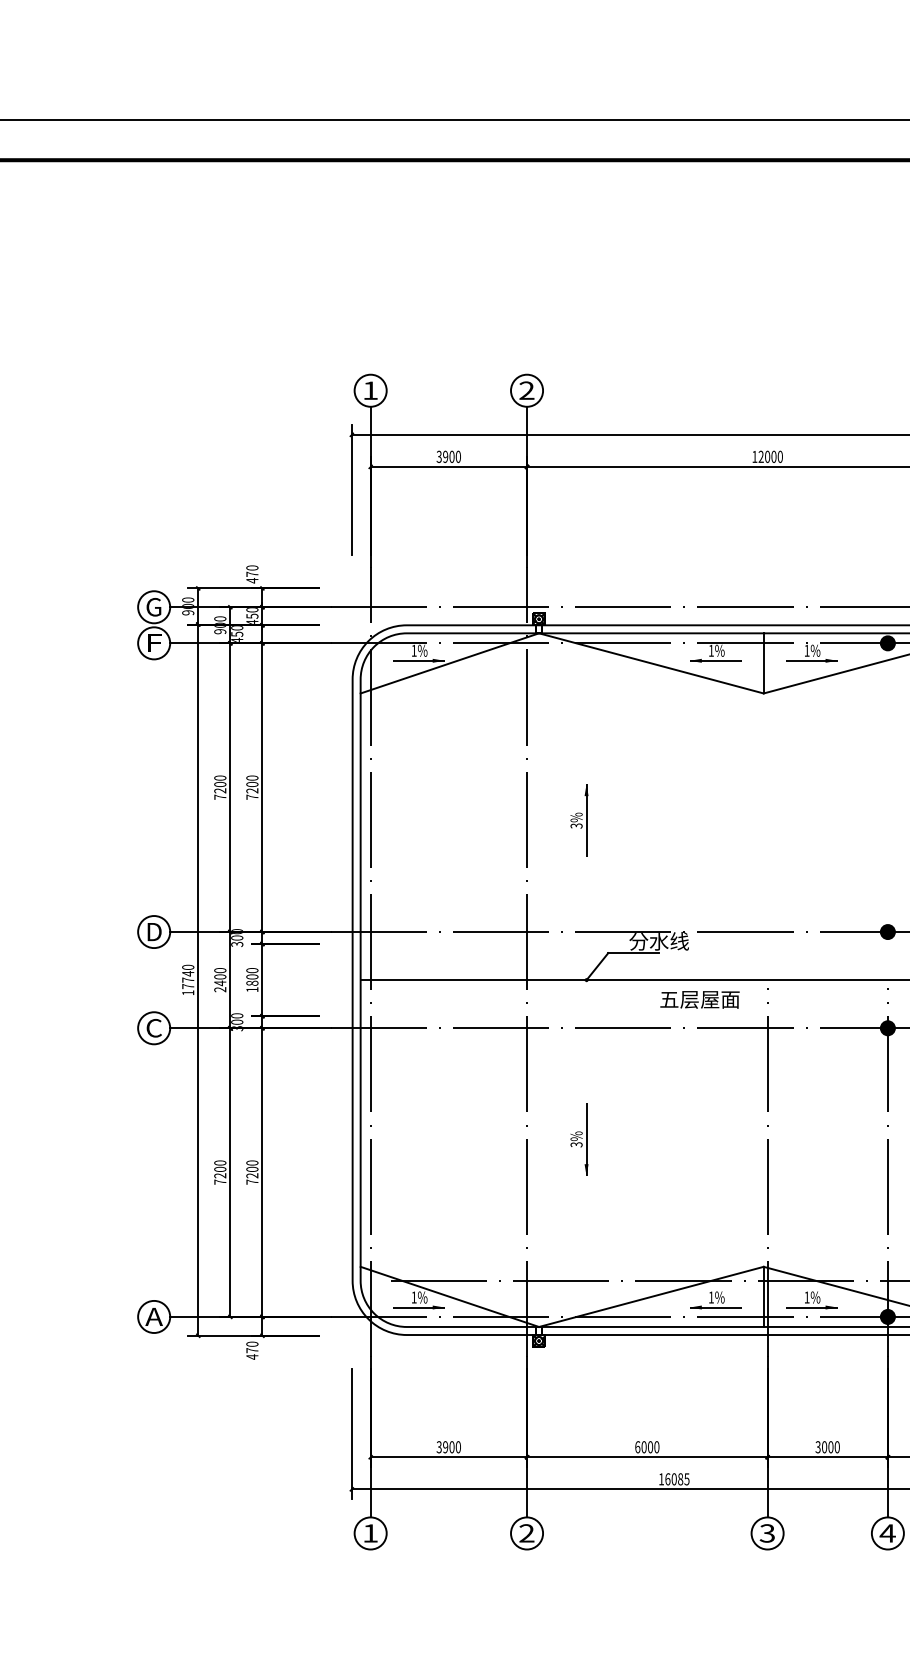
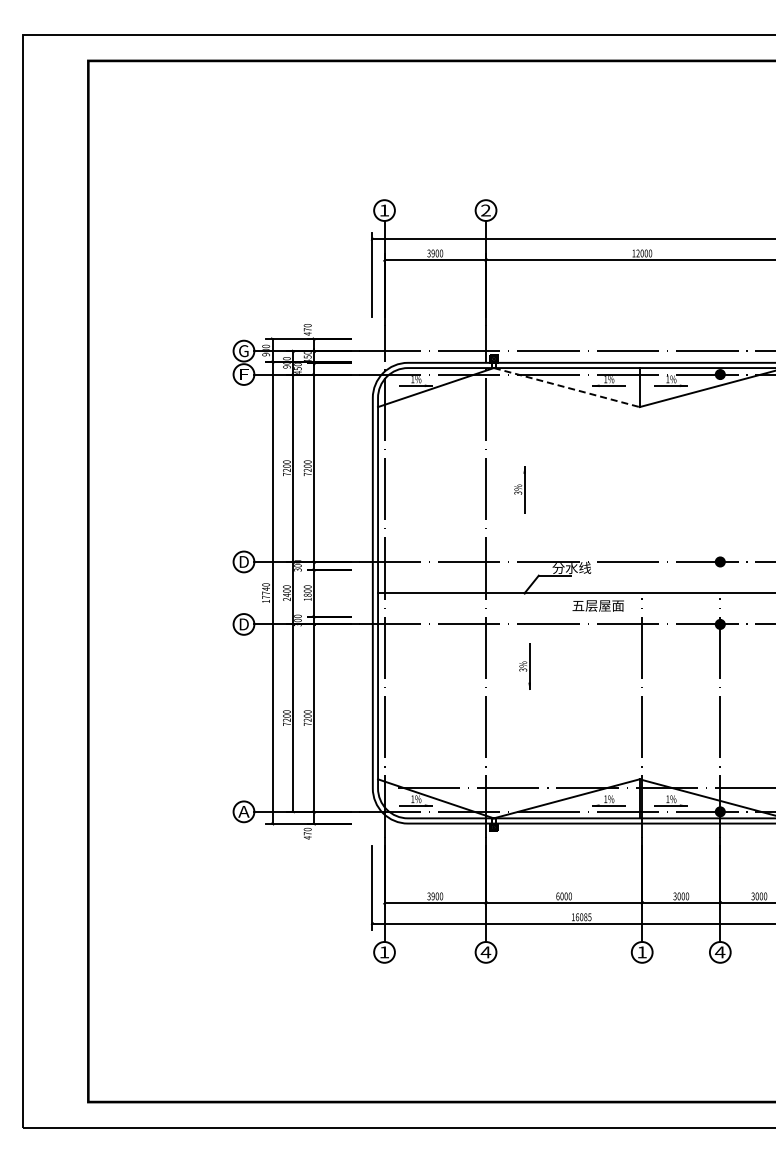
line: (652, 663) -> (567, 387), solid -> dashed
text: (153, 1028) -> (243, 624), C -> D
part: (578, 1139) -> (524, 666), moved
text: (526, 1533) -> (485, 952), 2 -> 4
text: (766, 1533) -> (641, 952), 3 -> 1

